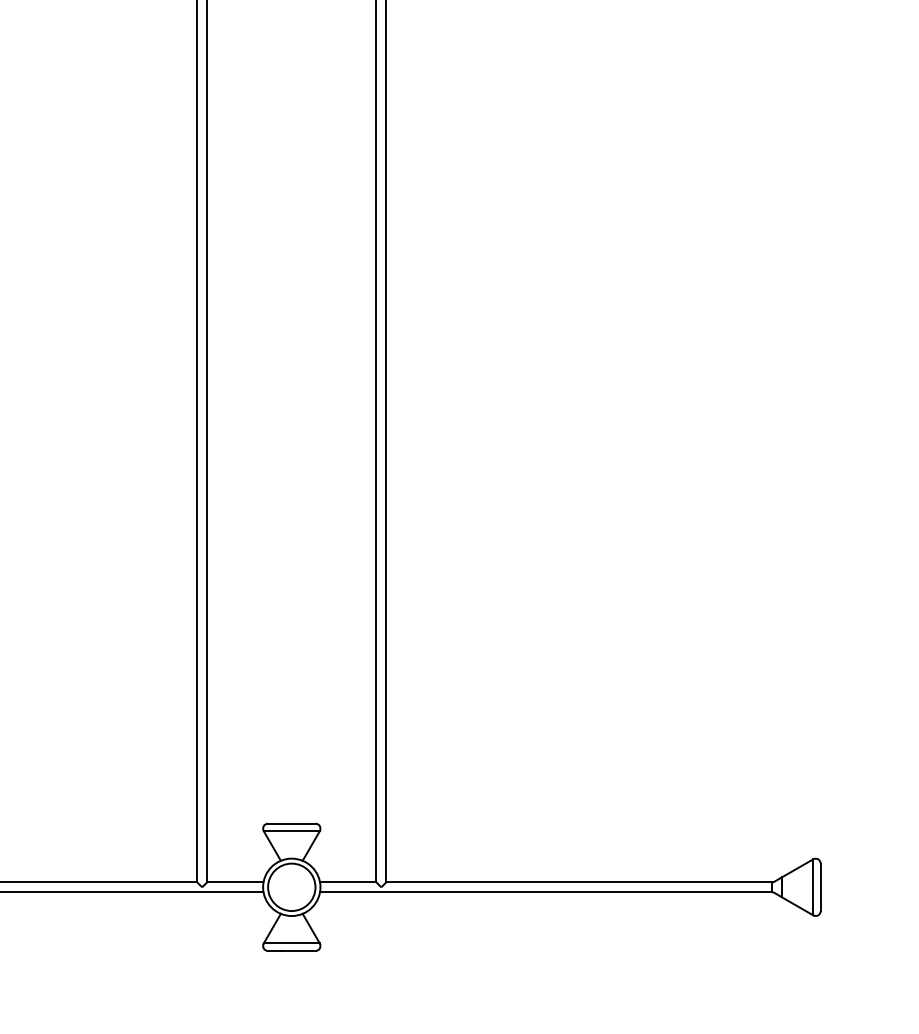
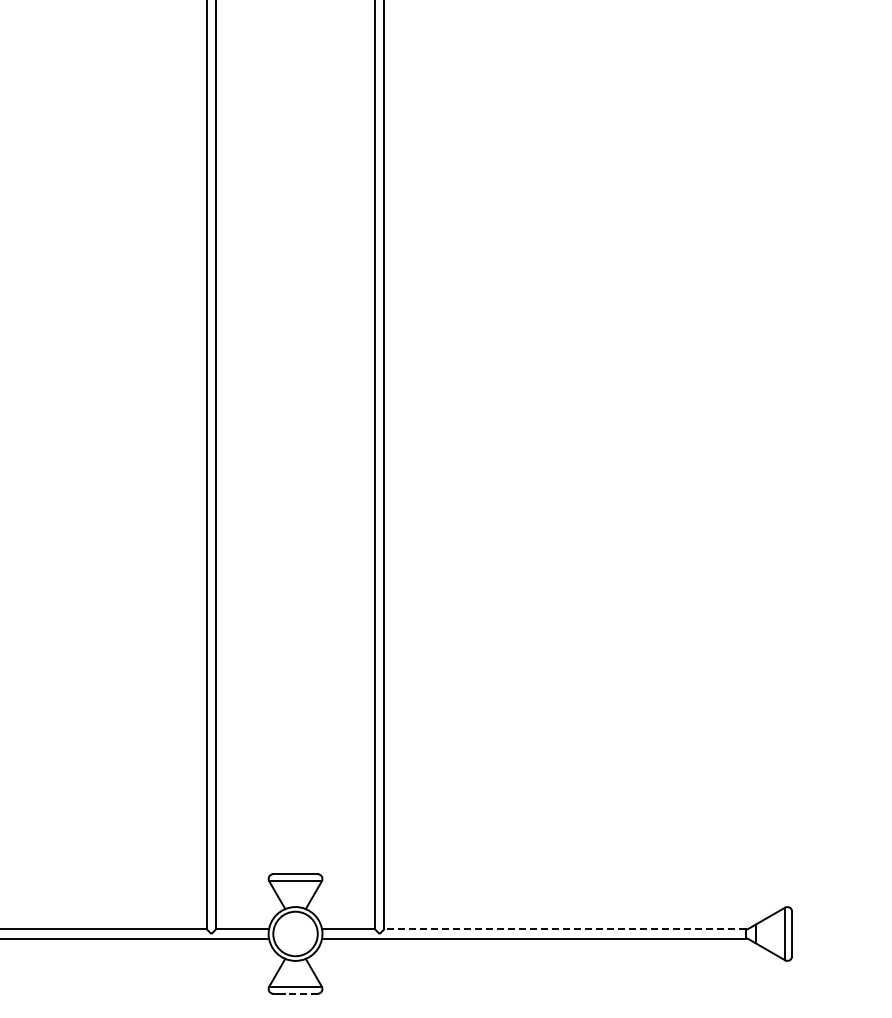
line: (578, 882) -> (564, 929), solid -> dashed
line: (298, 950) -> (301, 993), solid -> dashed

